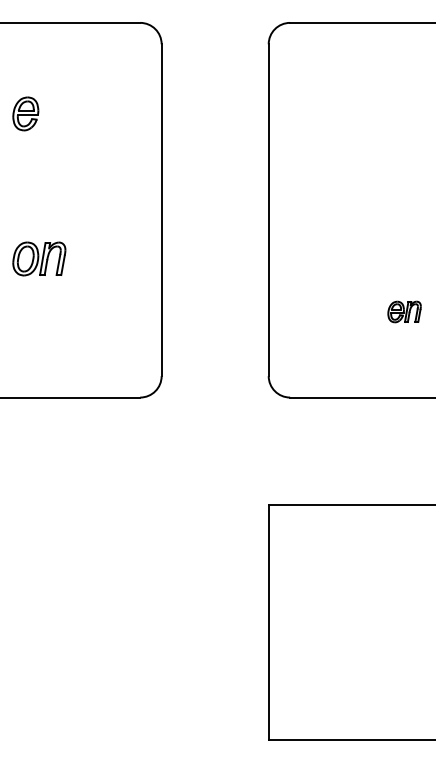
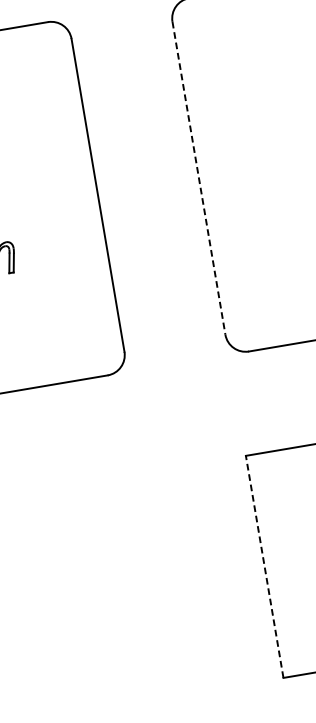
line: (268, 210) -> (198, 178), solid -> dashed
line: (268, 622) -> (264, 567), solid -> dashed

